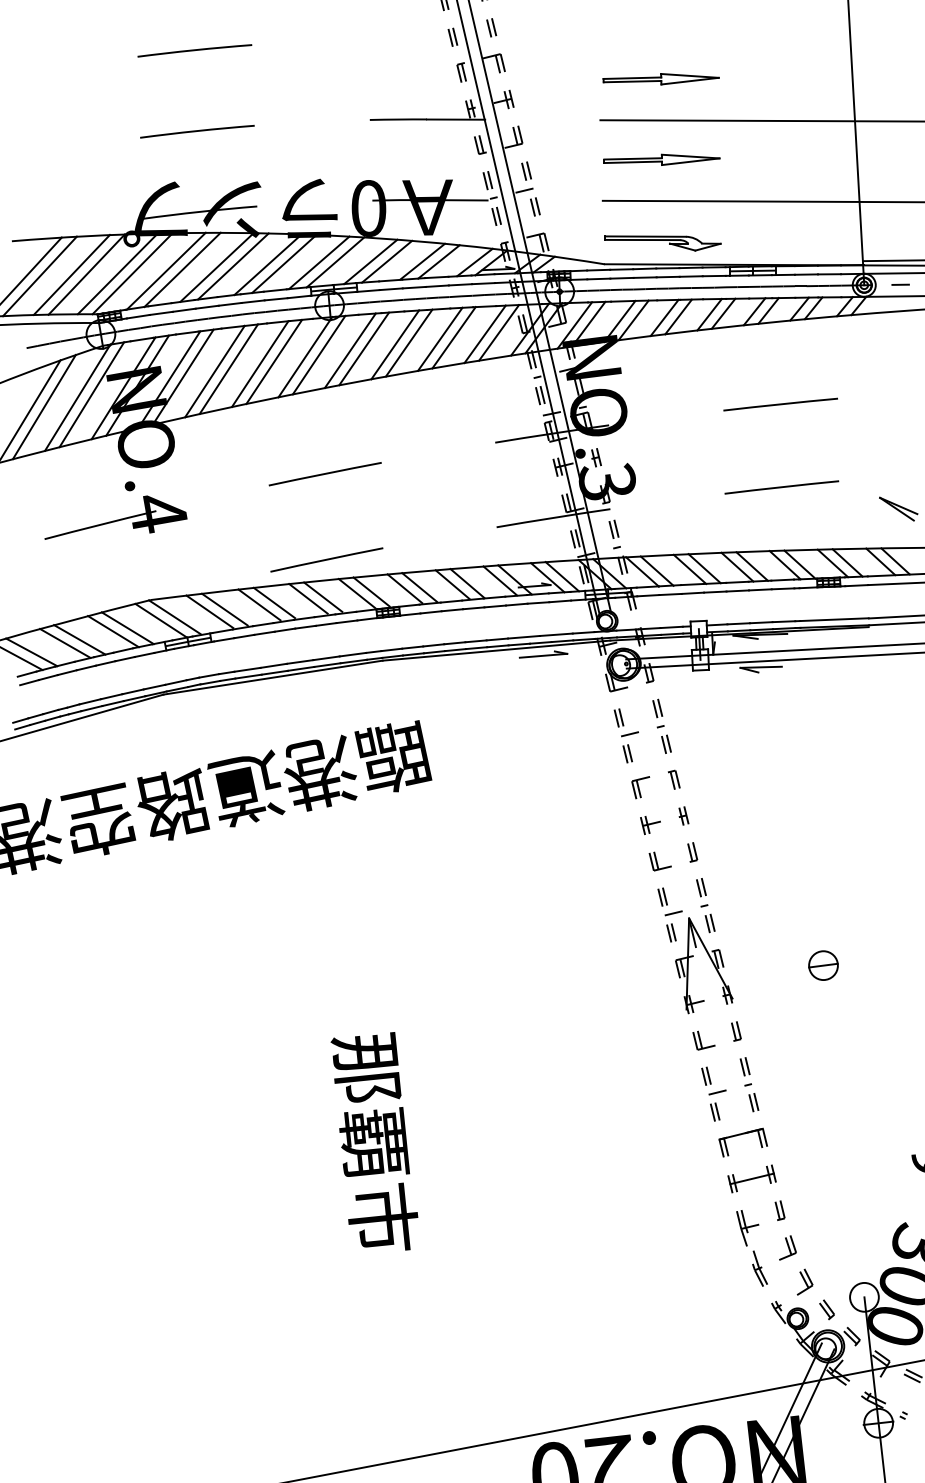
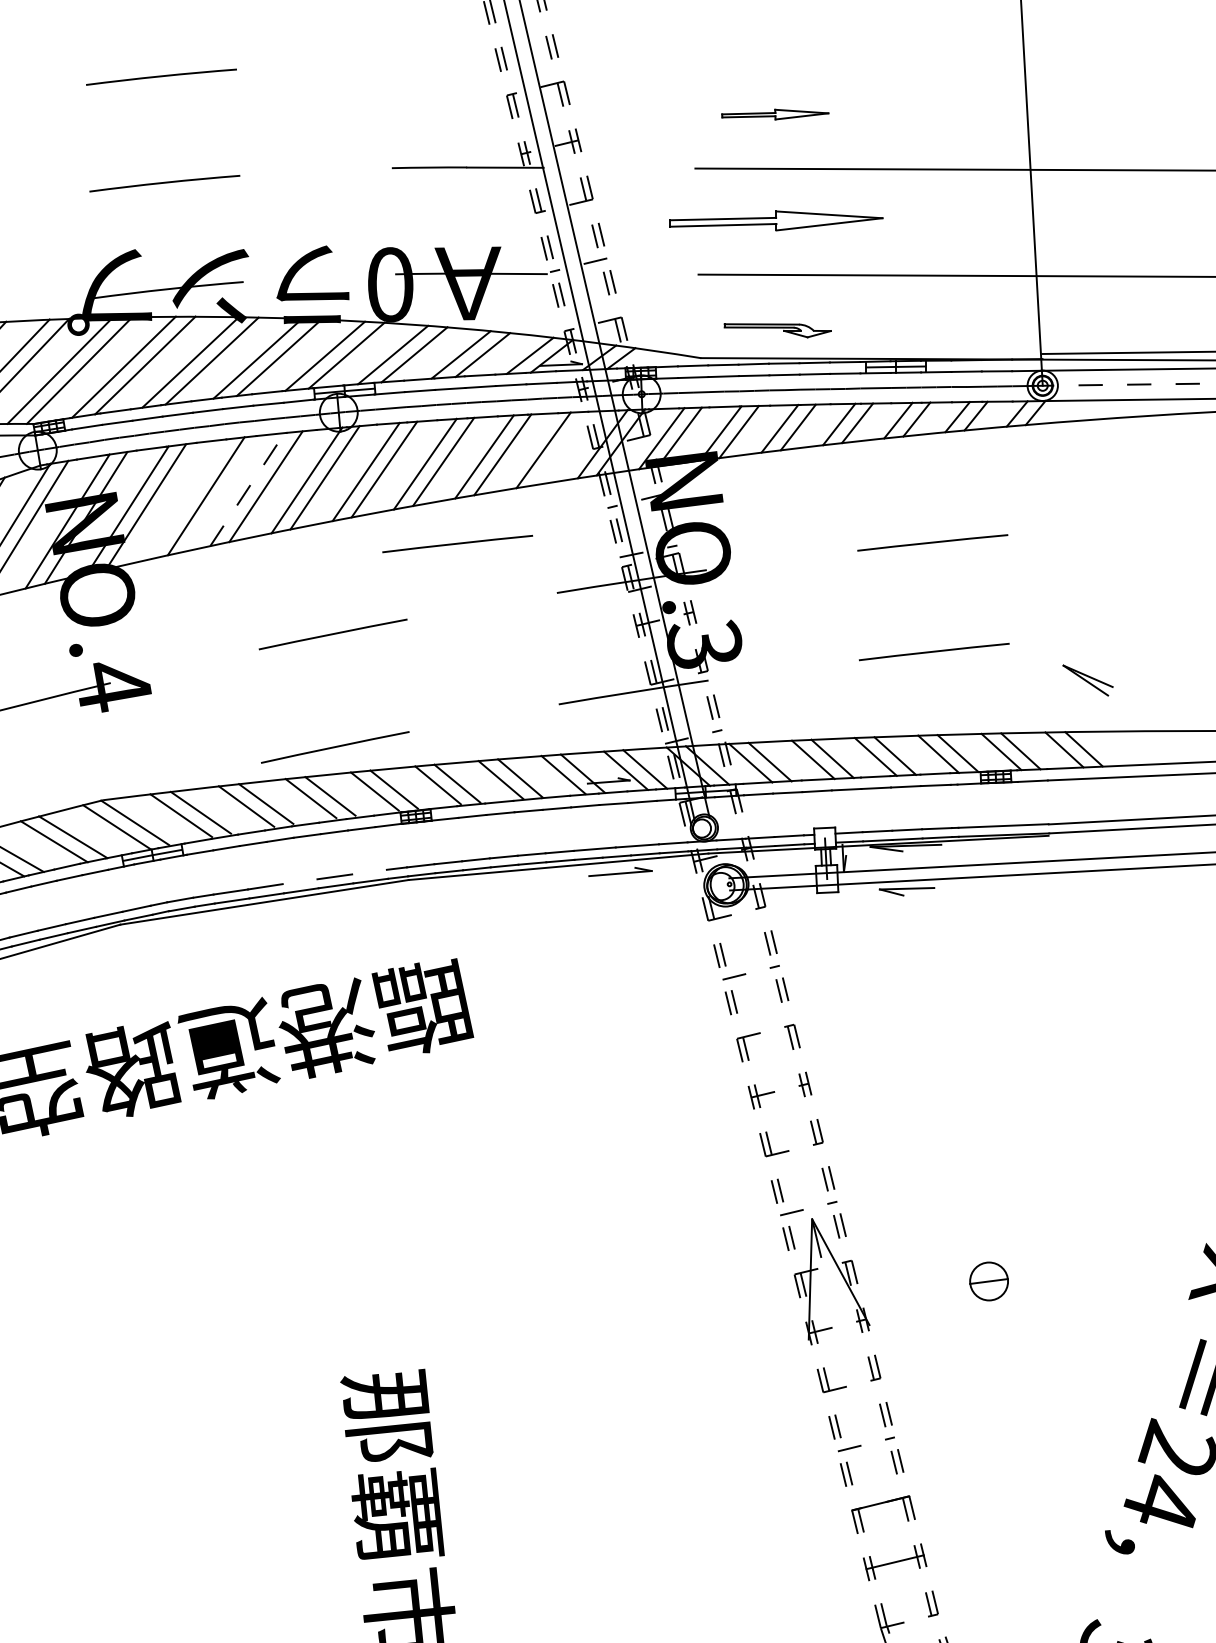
part: (660, 79) -> (774, 114), size x0.7
part: (661, 159) -> (775, 220), size x1.4
part: (662, 243) -> (777, 330), size x0.7
line: (499, 332) -> (562, 447), removed
line: (260, 363) -> (247, 488), solid -> dashed
line: (214, 371) -> (187, 499), removed
line: (419, 405) -> (457, 544), added
line: (352, 654) -> (369, 871), removed
line: (299, 661) -> (299, 881), removed

